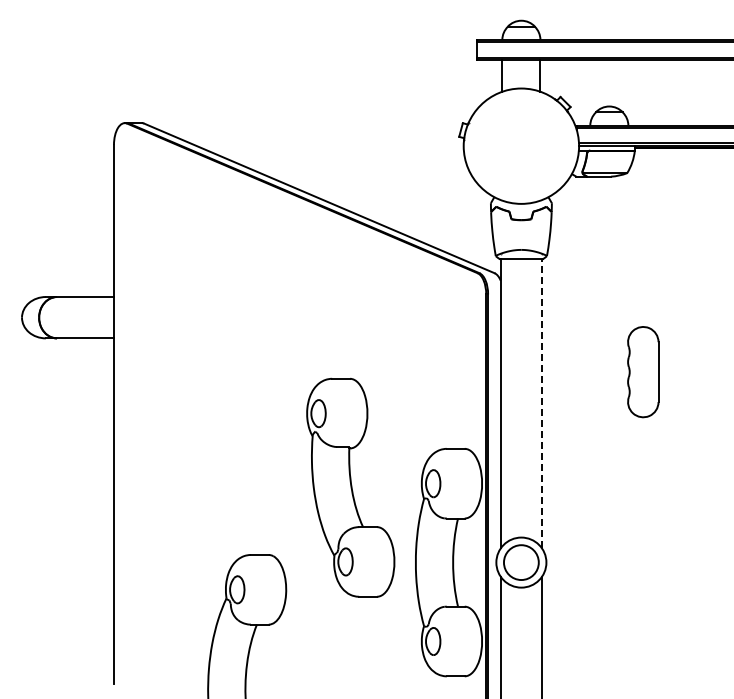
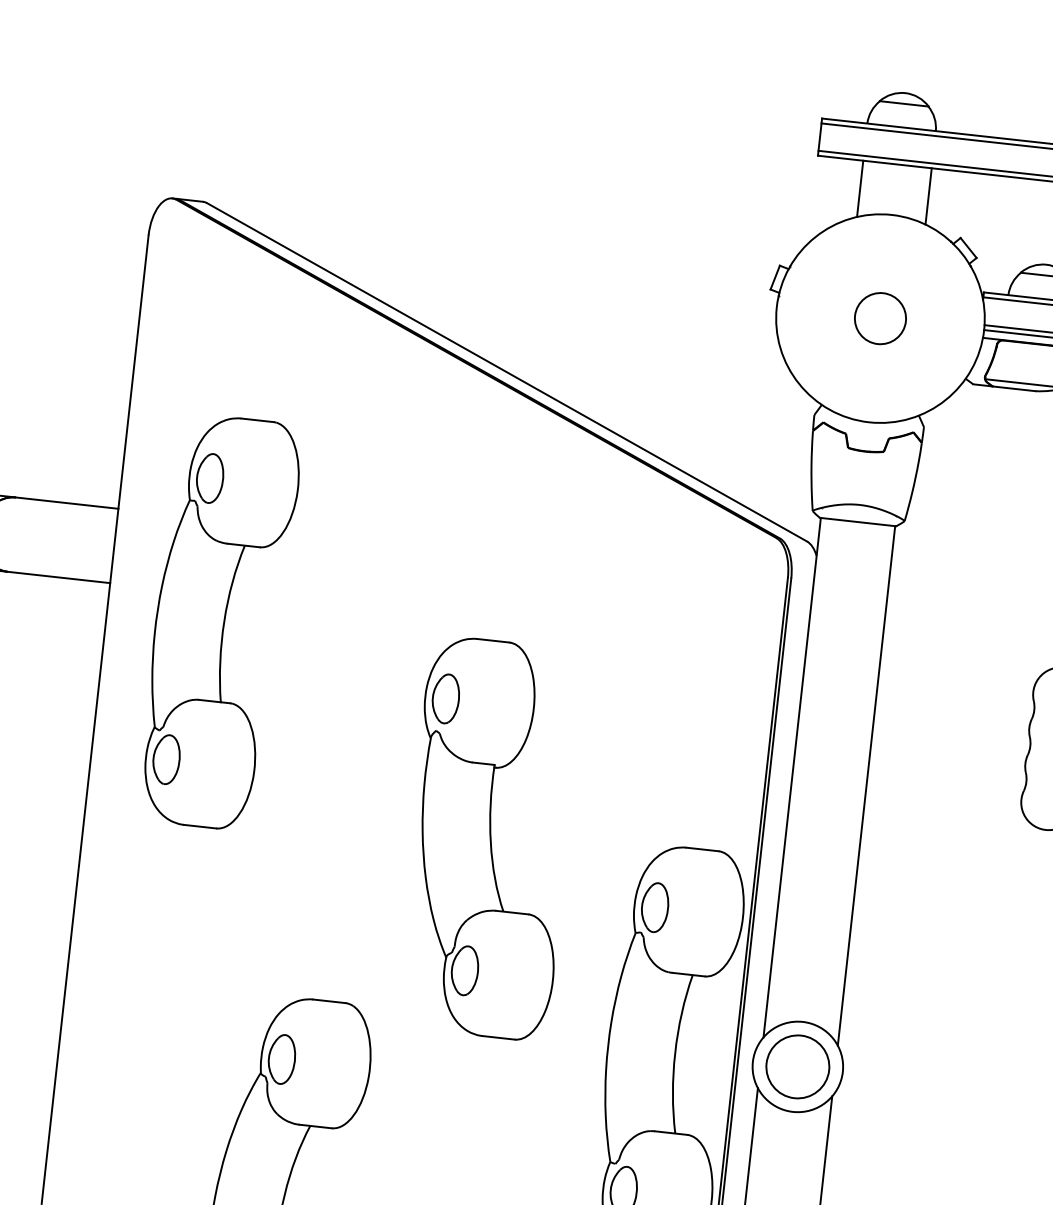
circle: (521, 146) -> (880, 319), added
part: (176, 353) -> (219, 622), added
line: (542, 403) -> (867, 785), dashed -> solid
part: (350, 487) -> (488, 837), moved

